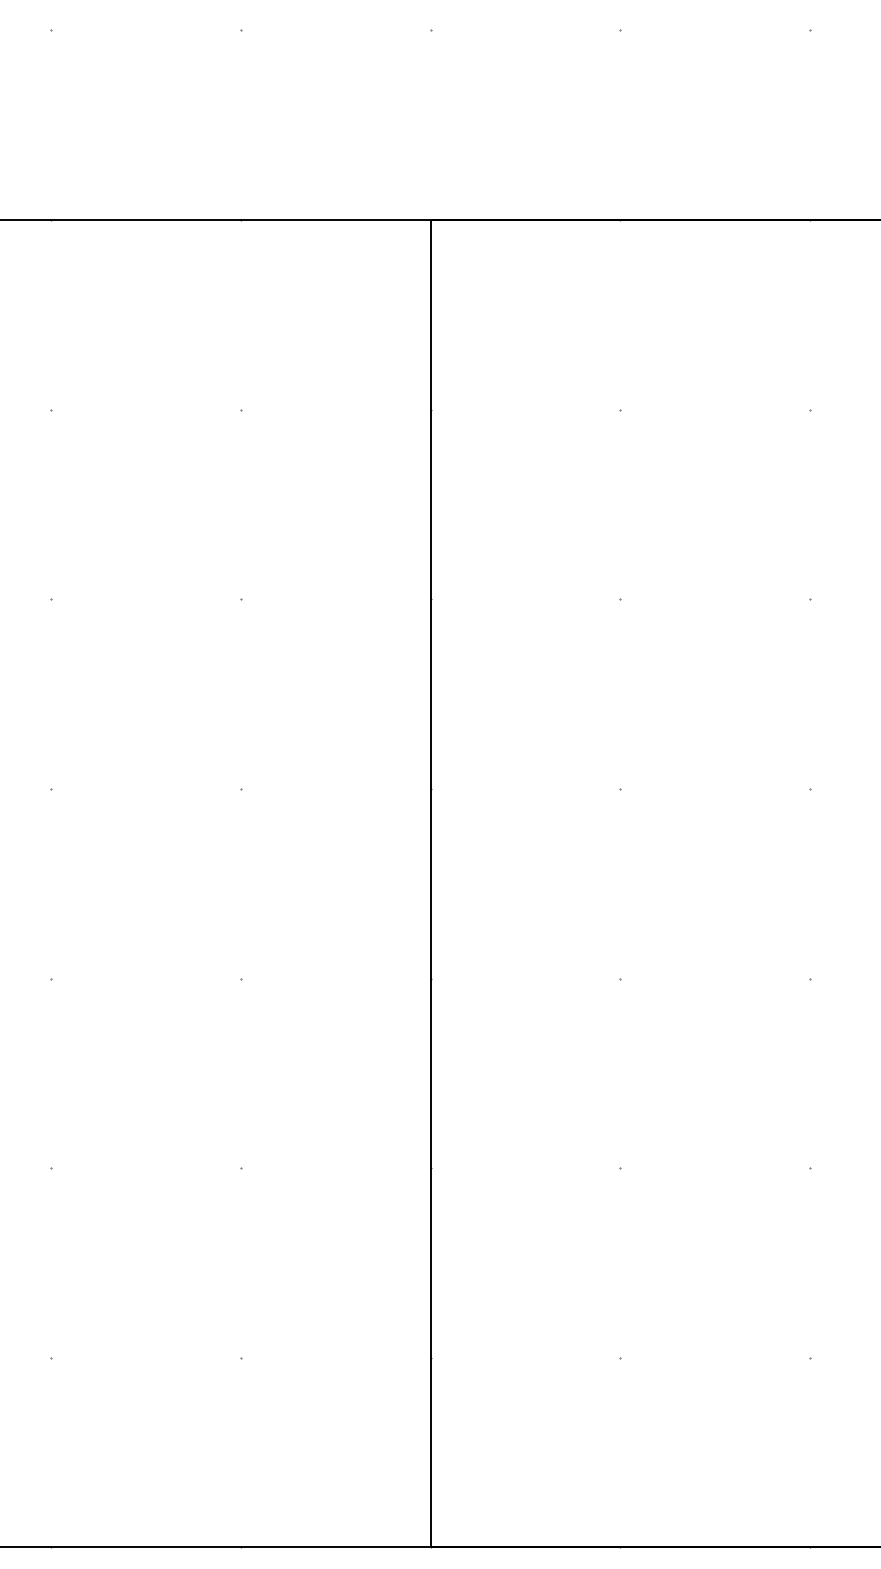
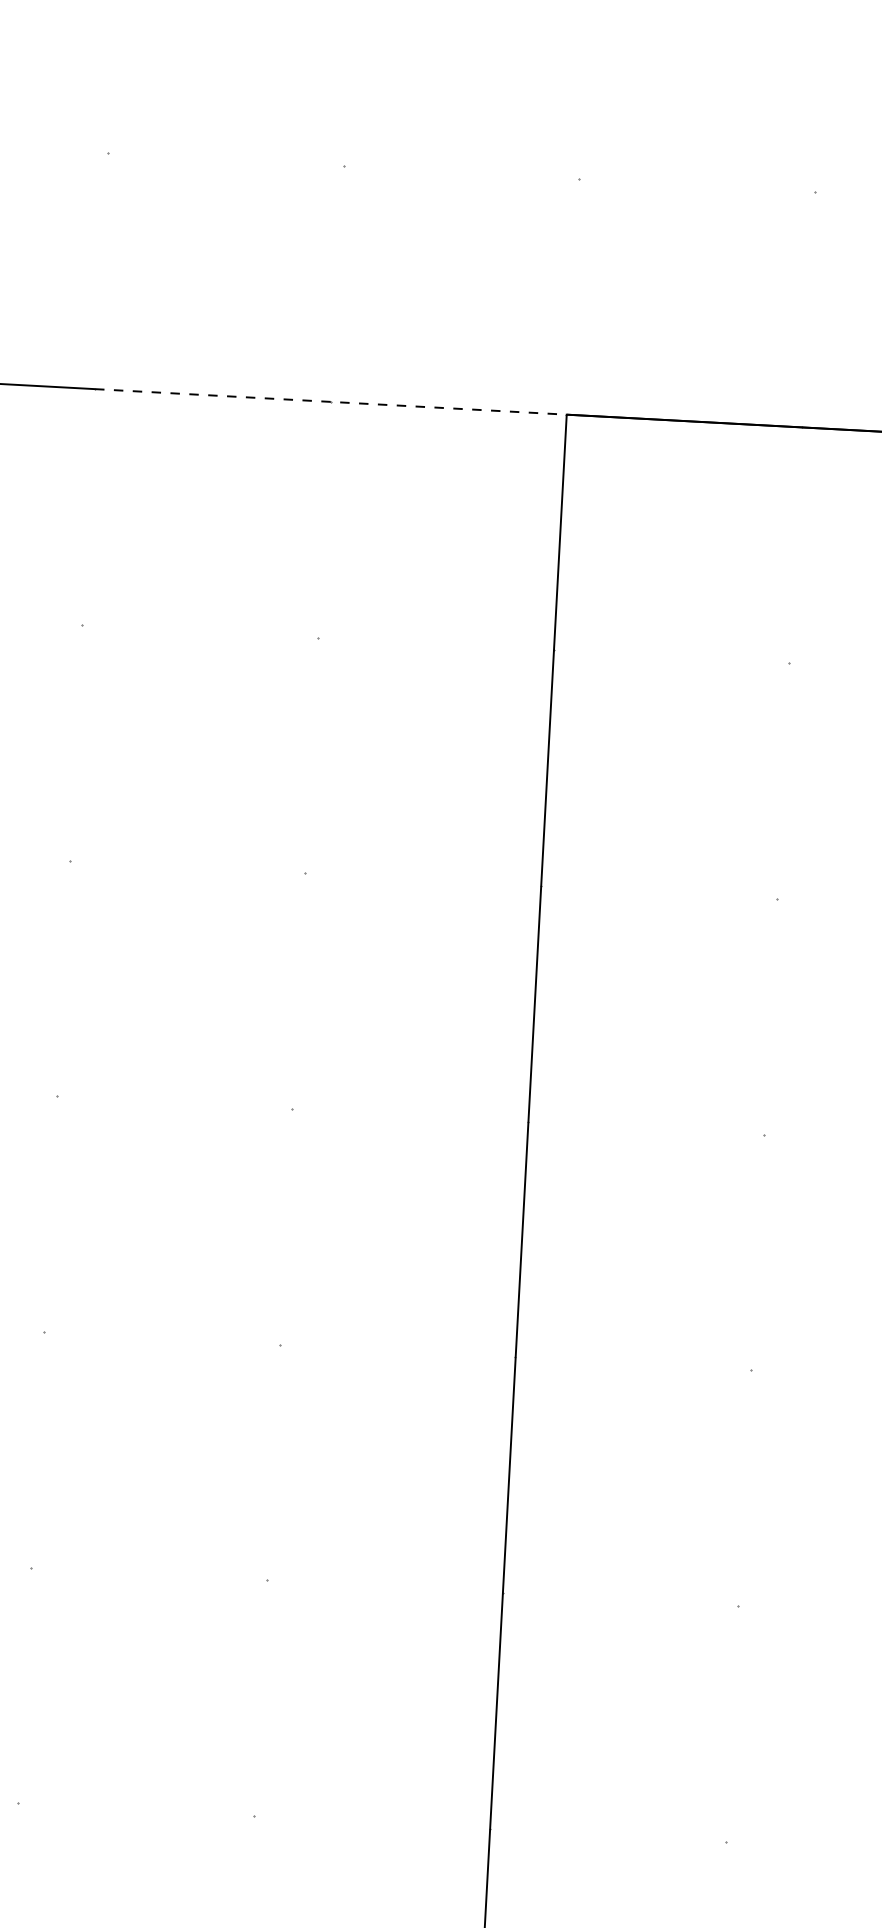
line: (241, 220) -> (331, 402), solid -> dashed

